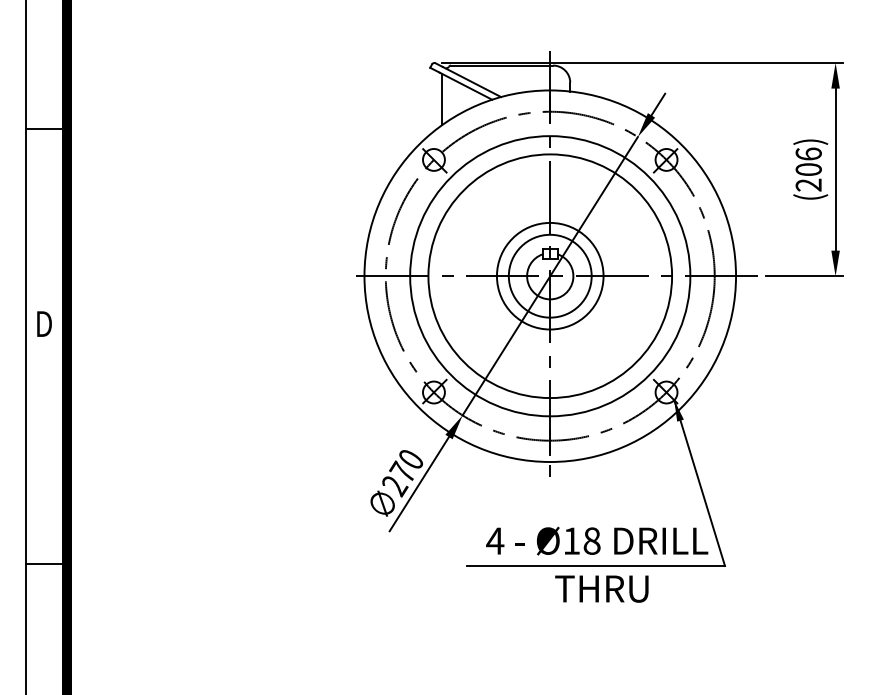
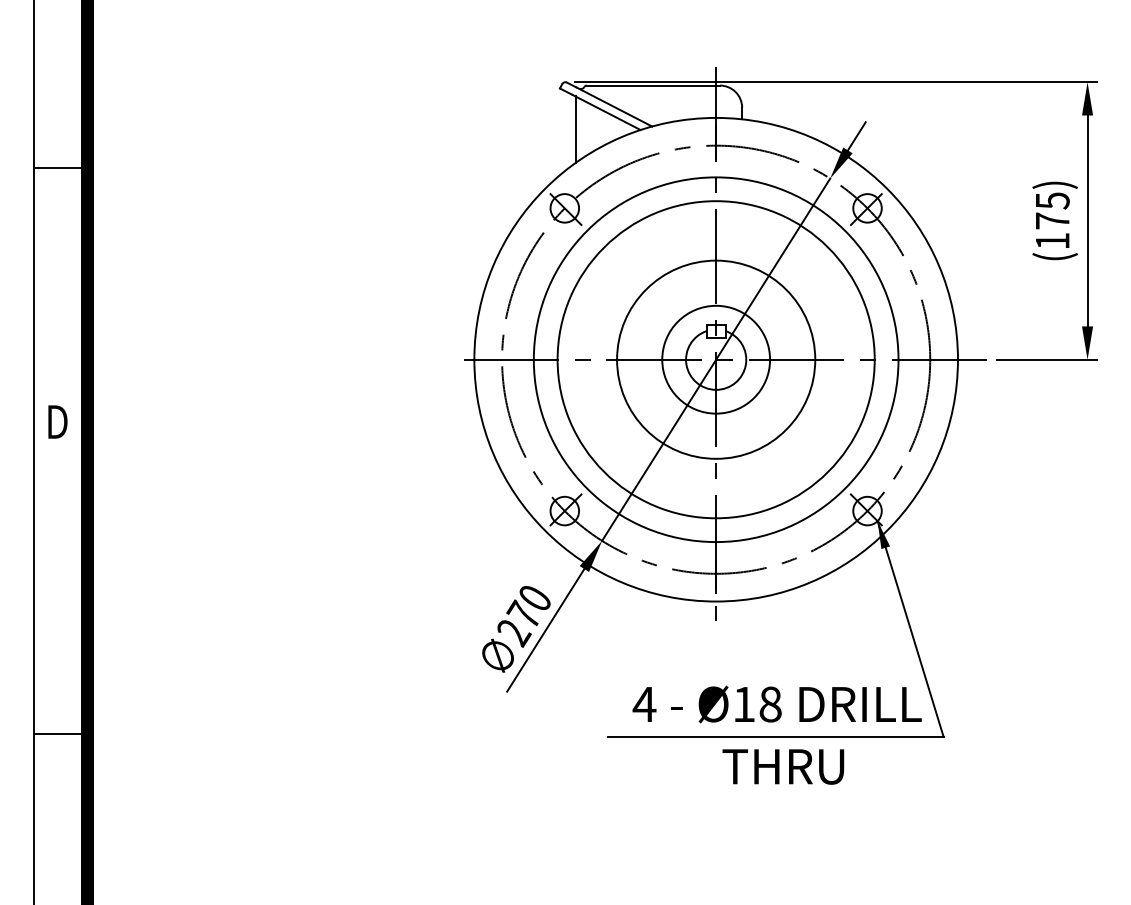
text: (808, 169) -> (1052, 220), (206) -> (175)
circle: (550, 276) -> (716, 359), size x1.43

